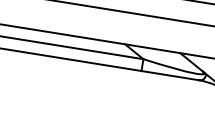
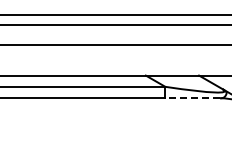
line: (169, 75) -> (192, 98), solid -> dashed

